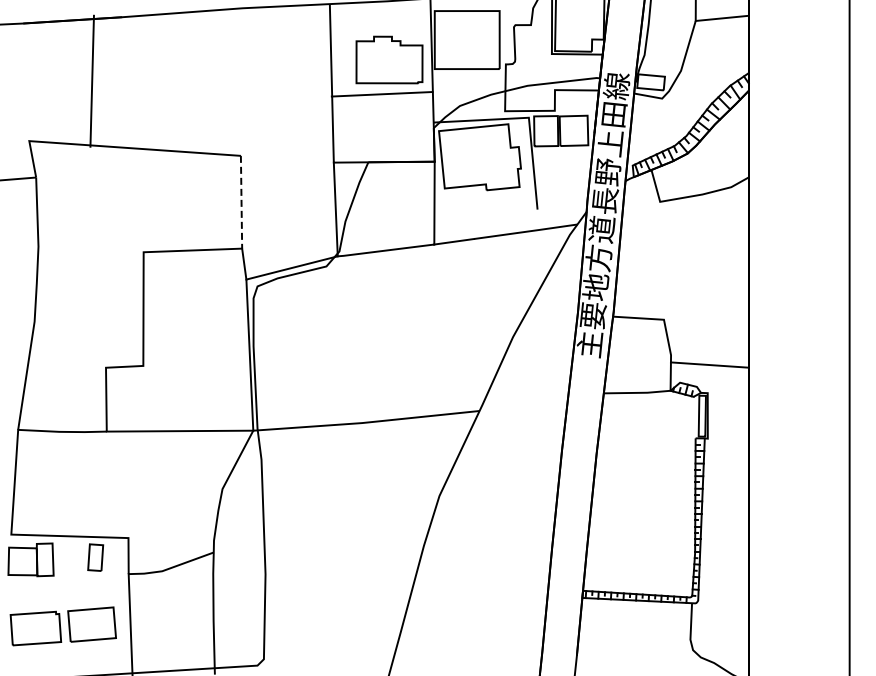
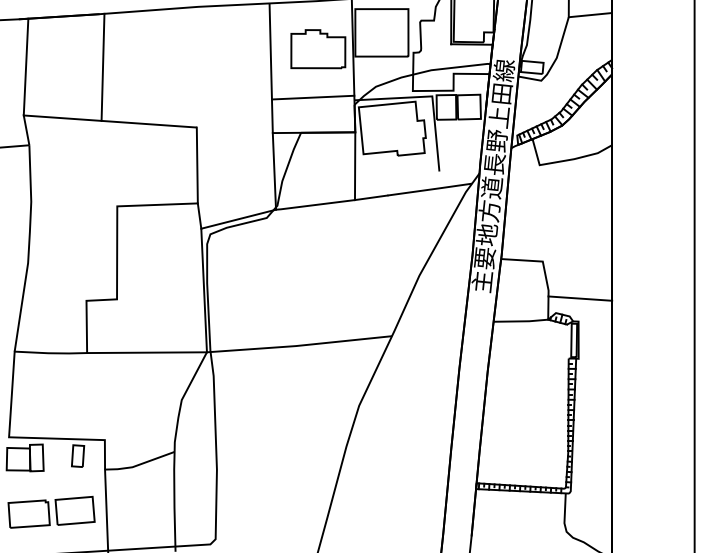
line: (91, 80) -> (102, 66), moved
line: (31, 81) -> (25, 66), added
line: (381, 94) -> (312, 97), moved
line: (241, 202) -> (197, 165), dashed -> solid

